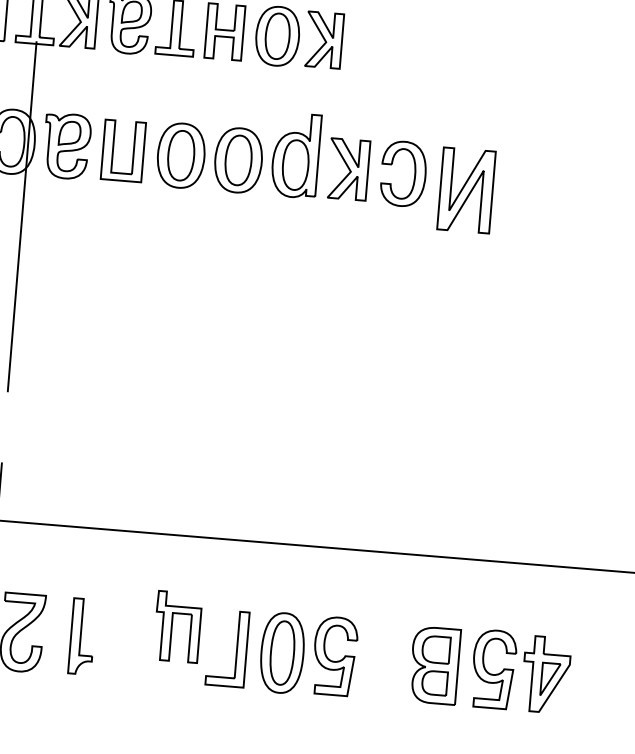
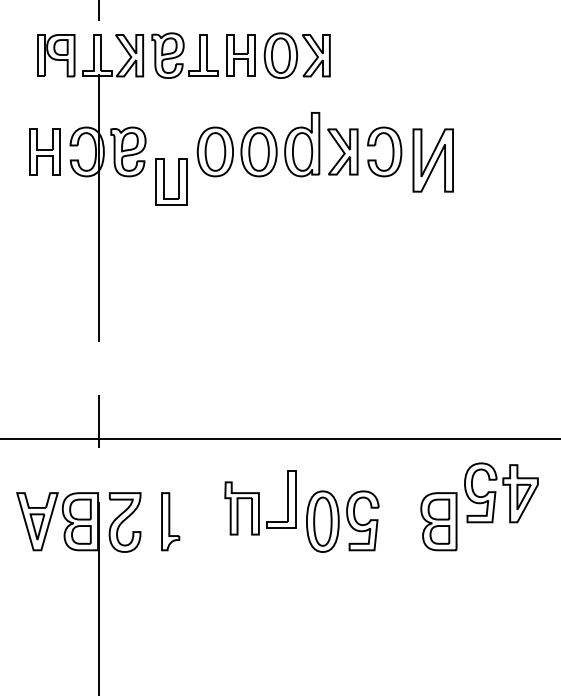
part: (114, 149) -> (164, 181), moved
part: (228, 648) -> (281, 499), moved
part: (521, 671) -> (501, 492), moved

